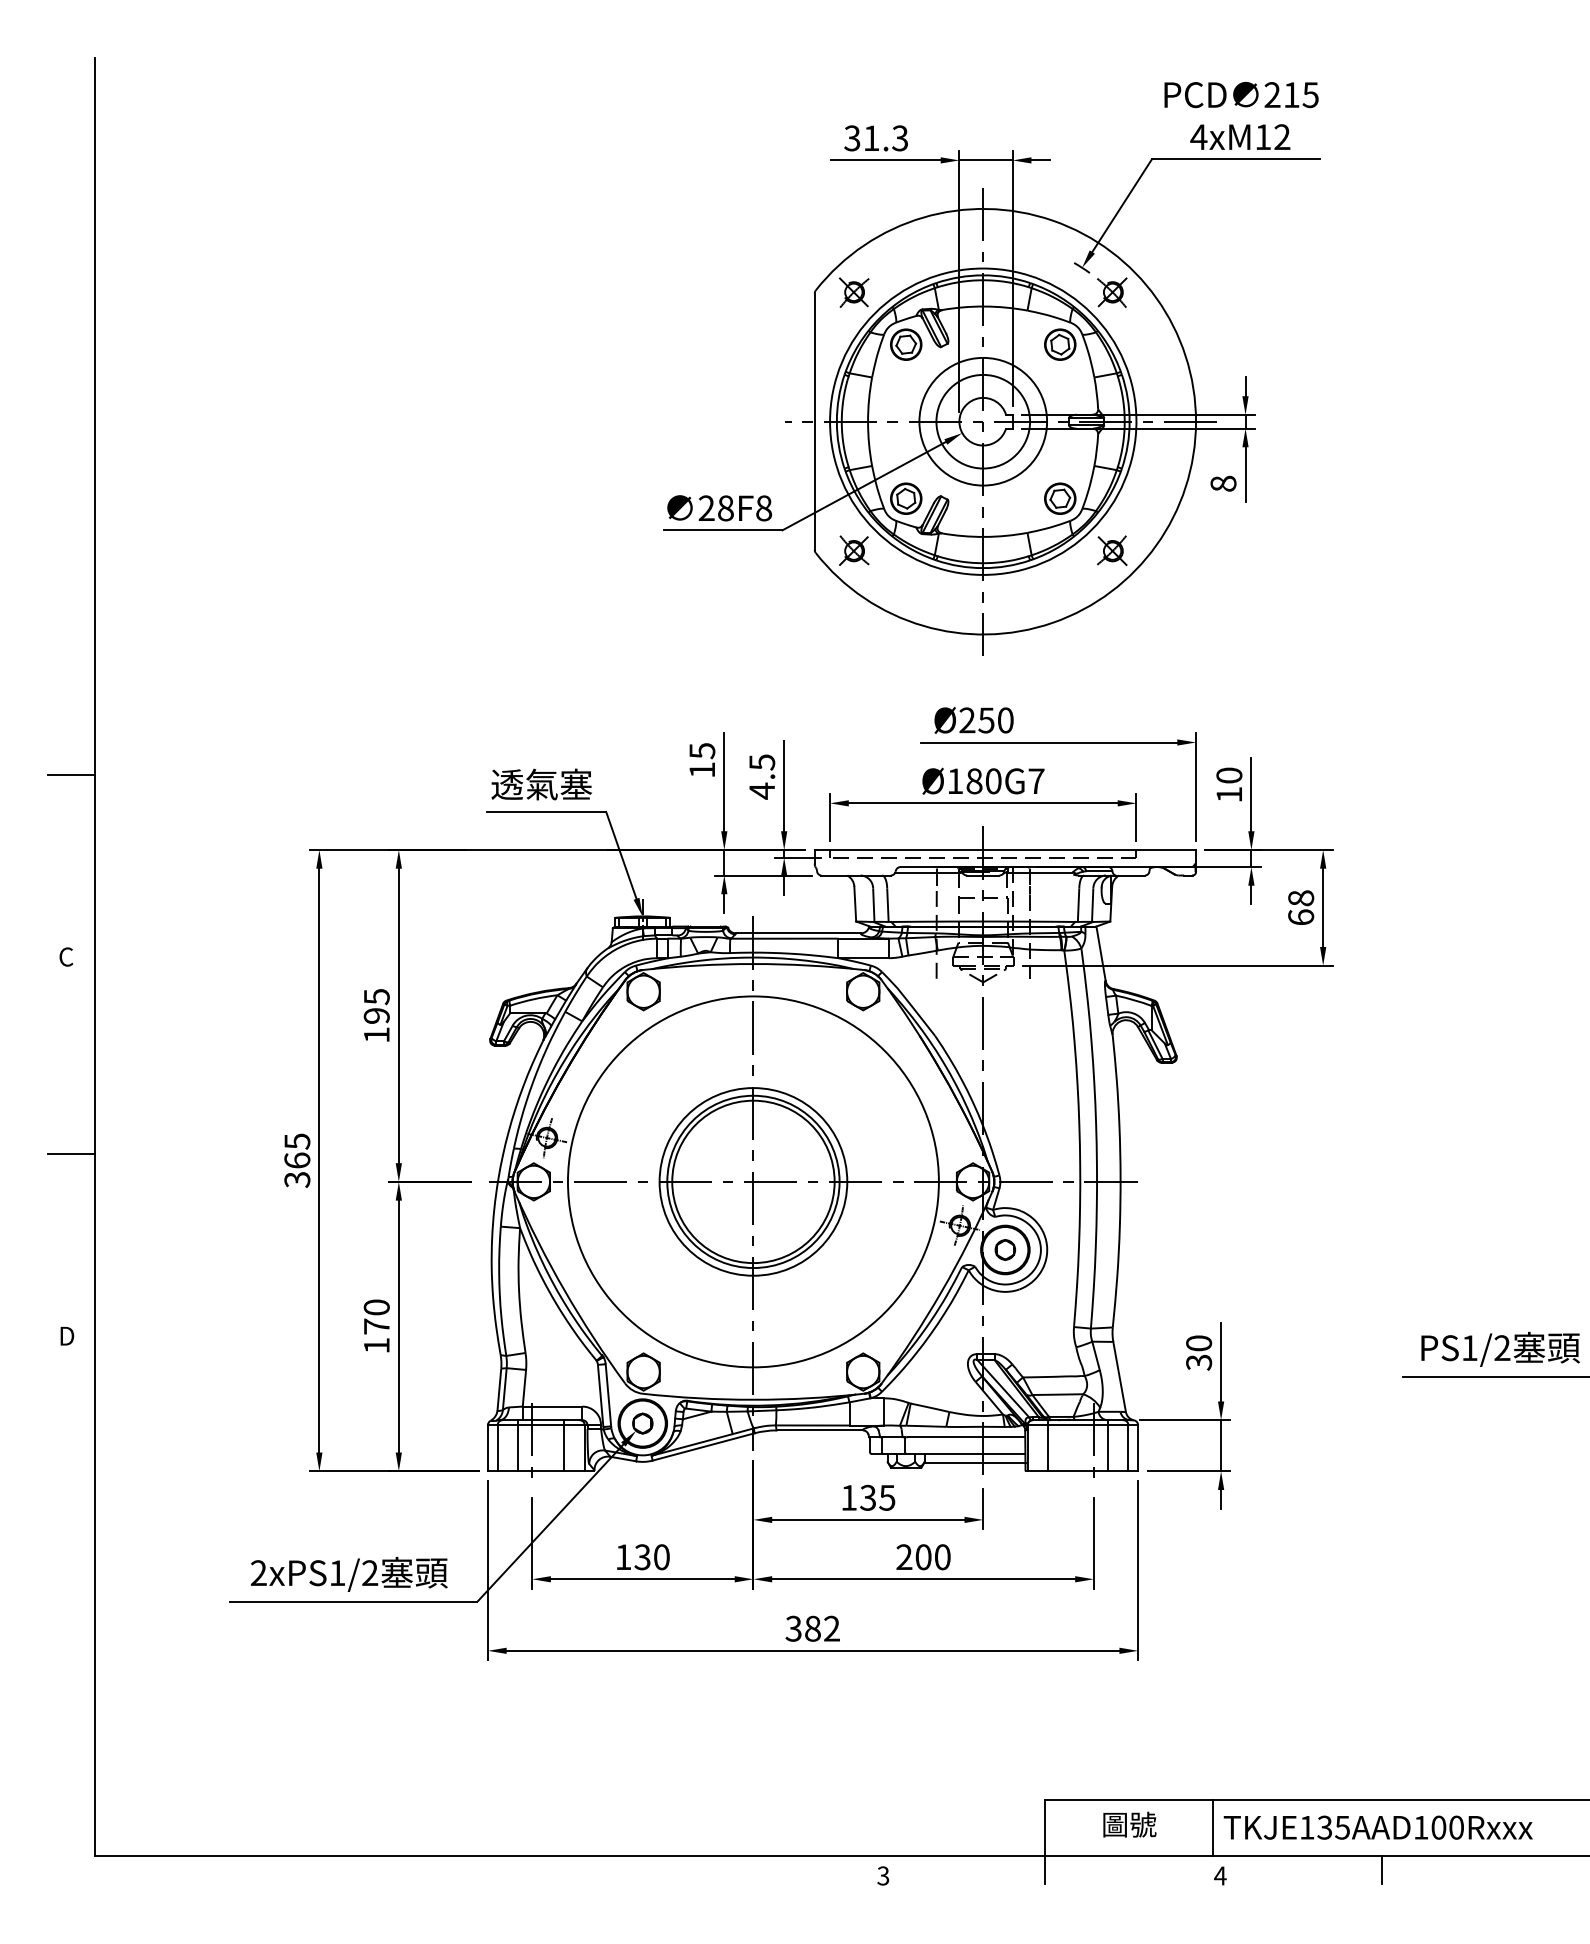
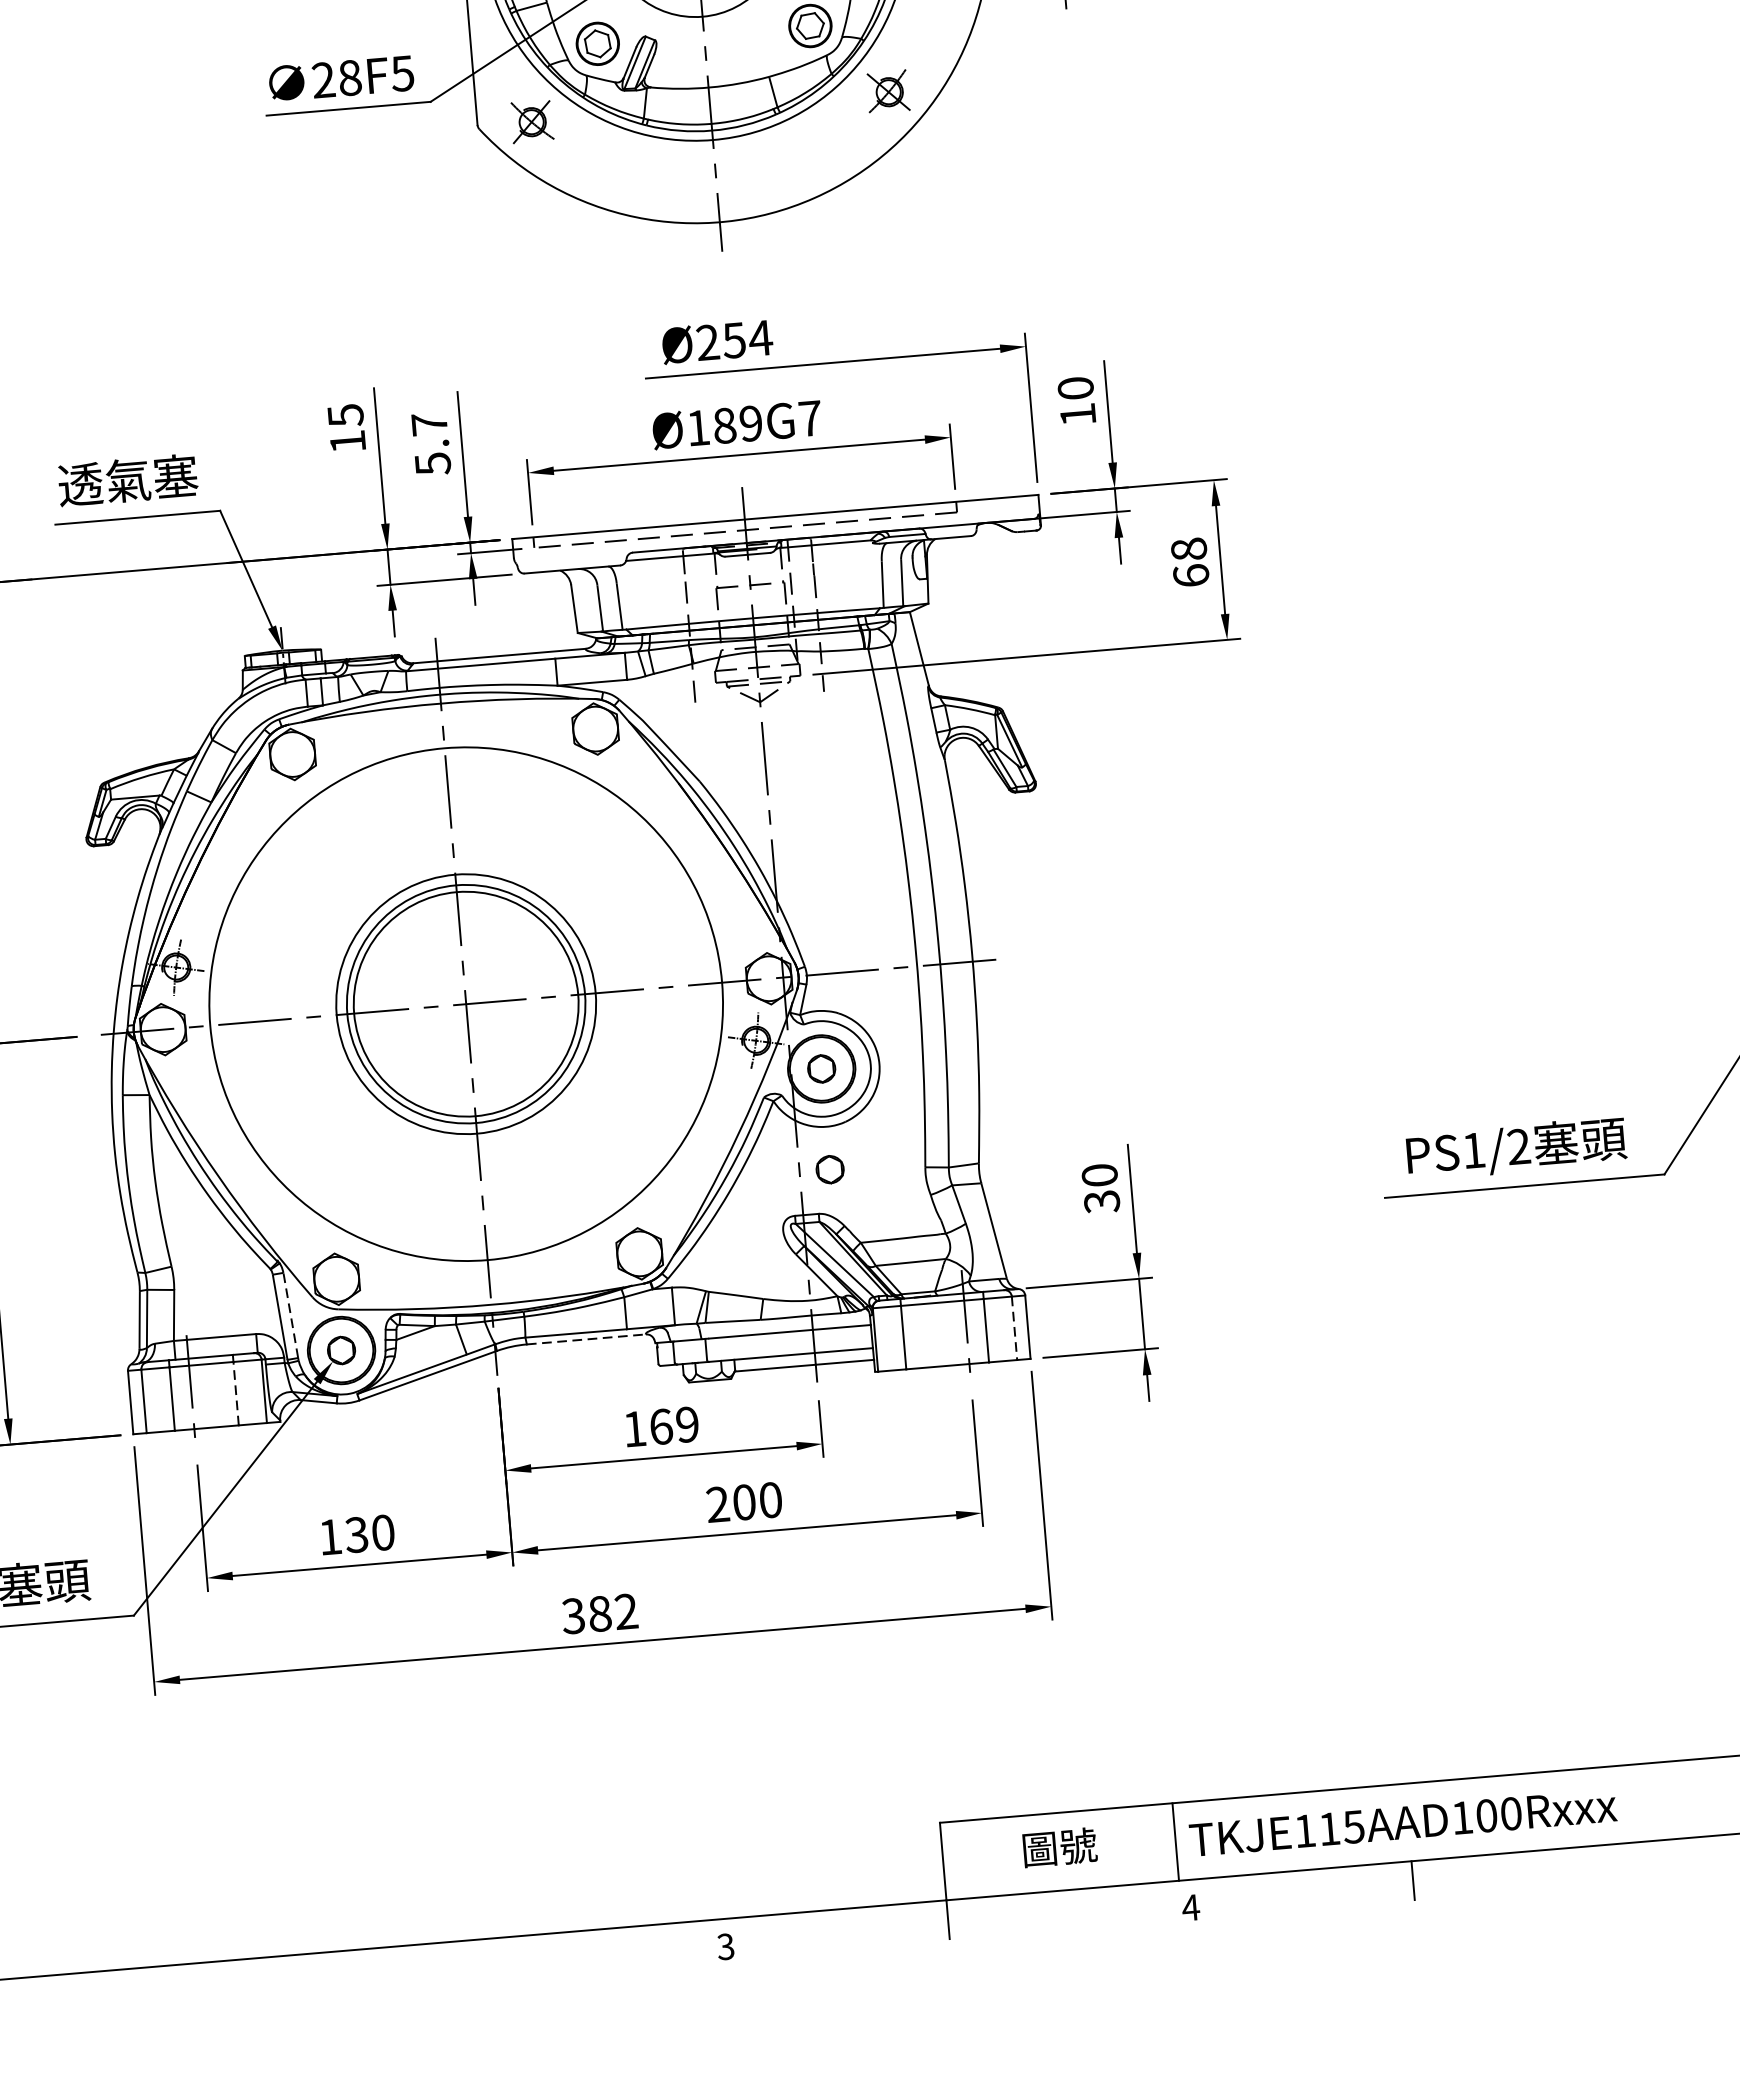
text: (763, 508) -> (402, 73), 28F8 -> 28F5
text: (1005, 720) -> (760, 338), Ø250 -> Ø254
text: (762, 776) -> (431, 443), 4.5 -> 5.7
text: (993, 781) -> (751, 423), Ø180G7 -> Ø189G7
part: (1005, 1322) -> (830, 1168), added
line: (608, 1394) -> (290, 1314), solid -> dashed
line: (820, 1430) -> (587, 1339), solid -> dashed
line: (564, 1448) -> (236, 1393), solid -> dashed
line: (1128, 1448) -> (1014, 1328), solid -> dashed
text: (877, 1497) -> (673, 1425), 135 -> 169
text: (1324, 1827) -> (1328, 1828), TKJE135AAD100Rxxx -> TKJE115AAD100Rxxx

